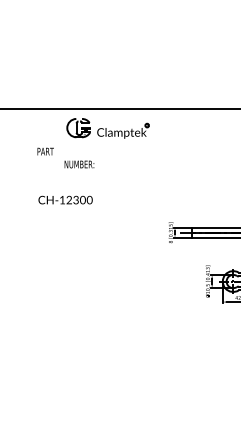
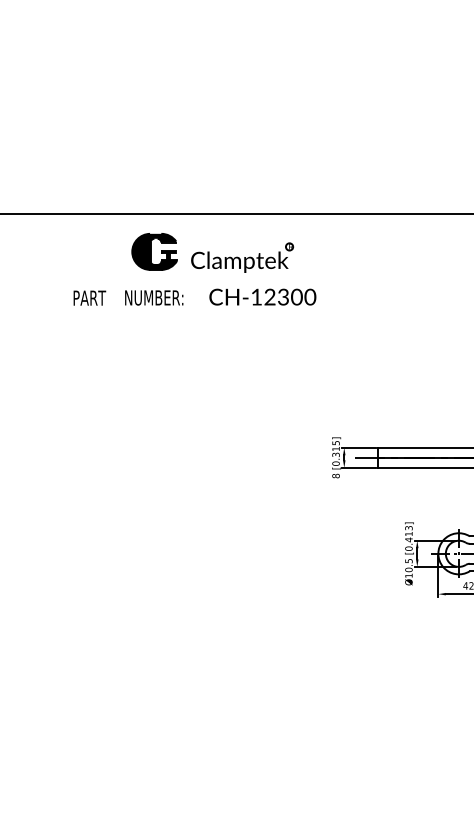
fill: (78, 127) -> (154, 250), added
text: (79, 164) -> (154, 297), moved
text: (65, 199) -> (262, 295), moved

